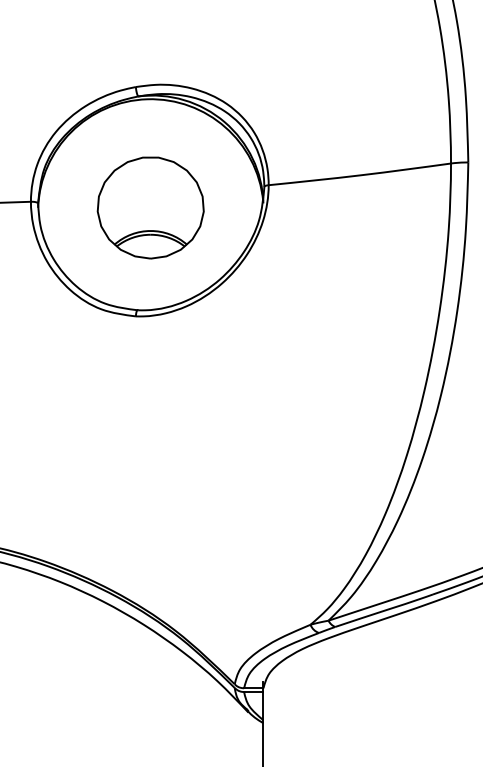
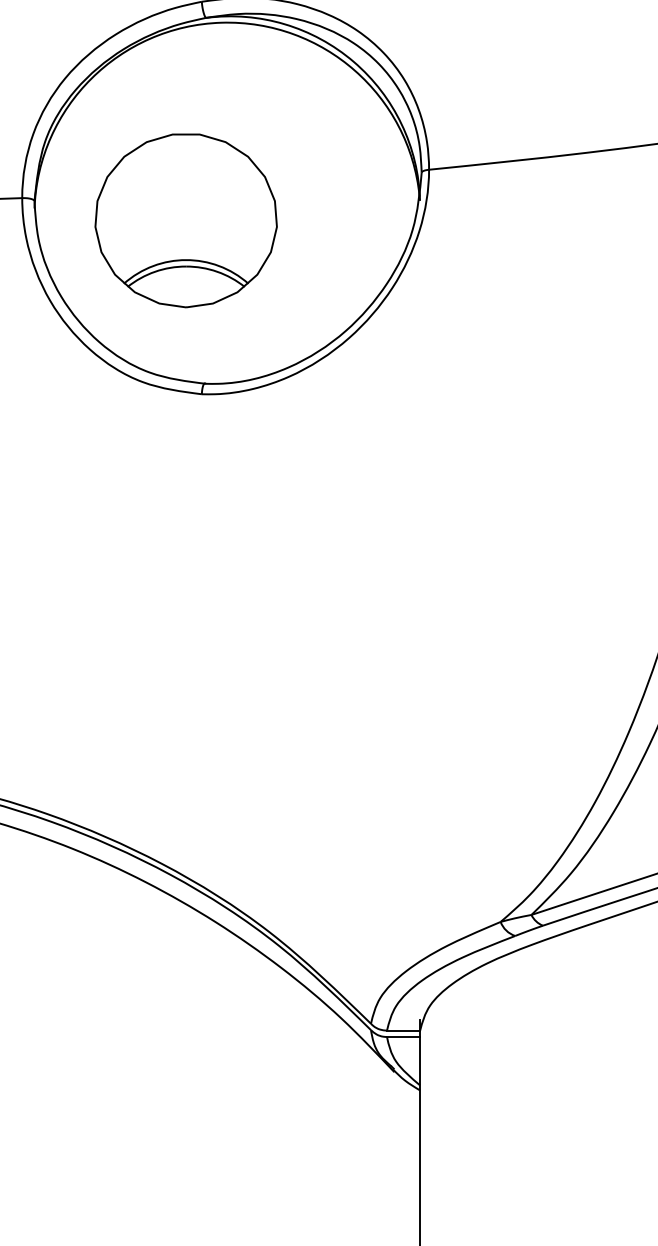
part: (150, 207) -> (185, 219), moved

